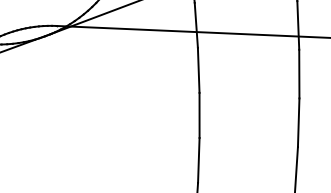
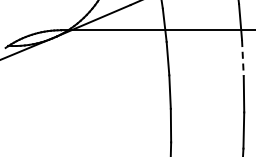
line: (298, 74) -> (242, 58), solid -> dashed

